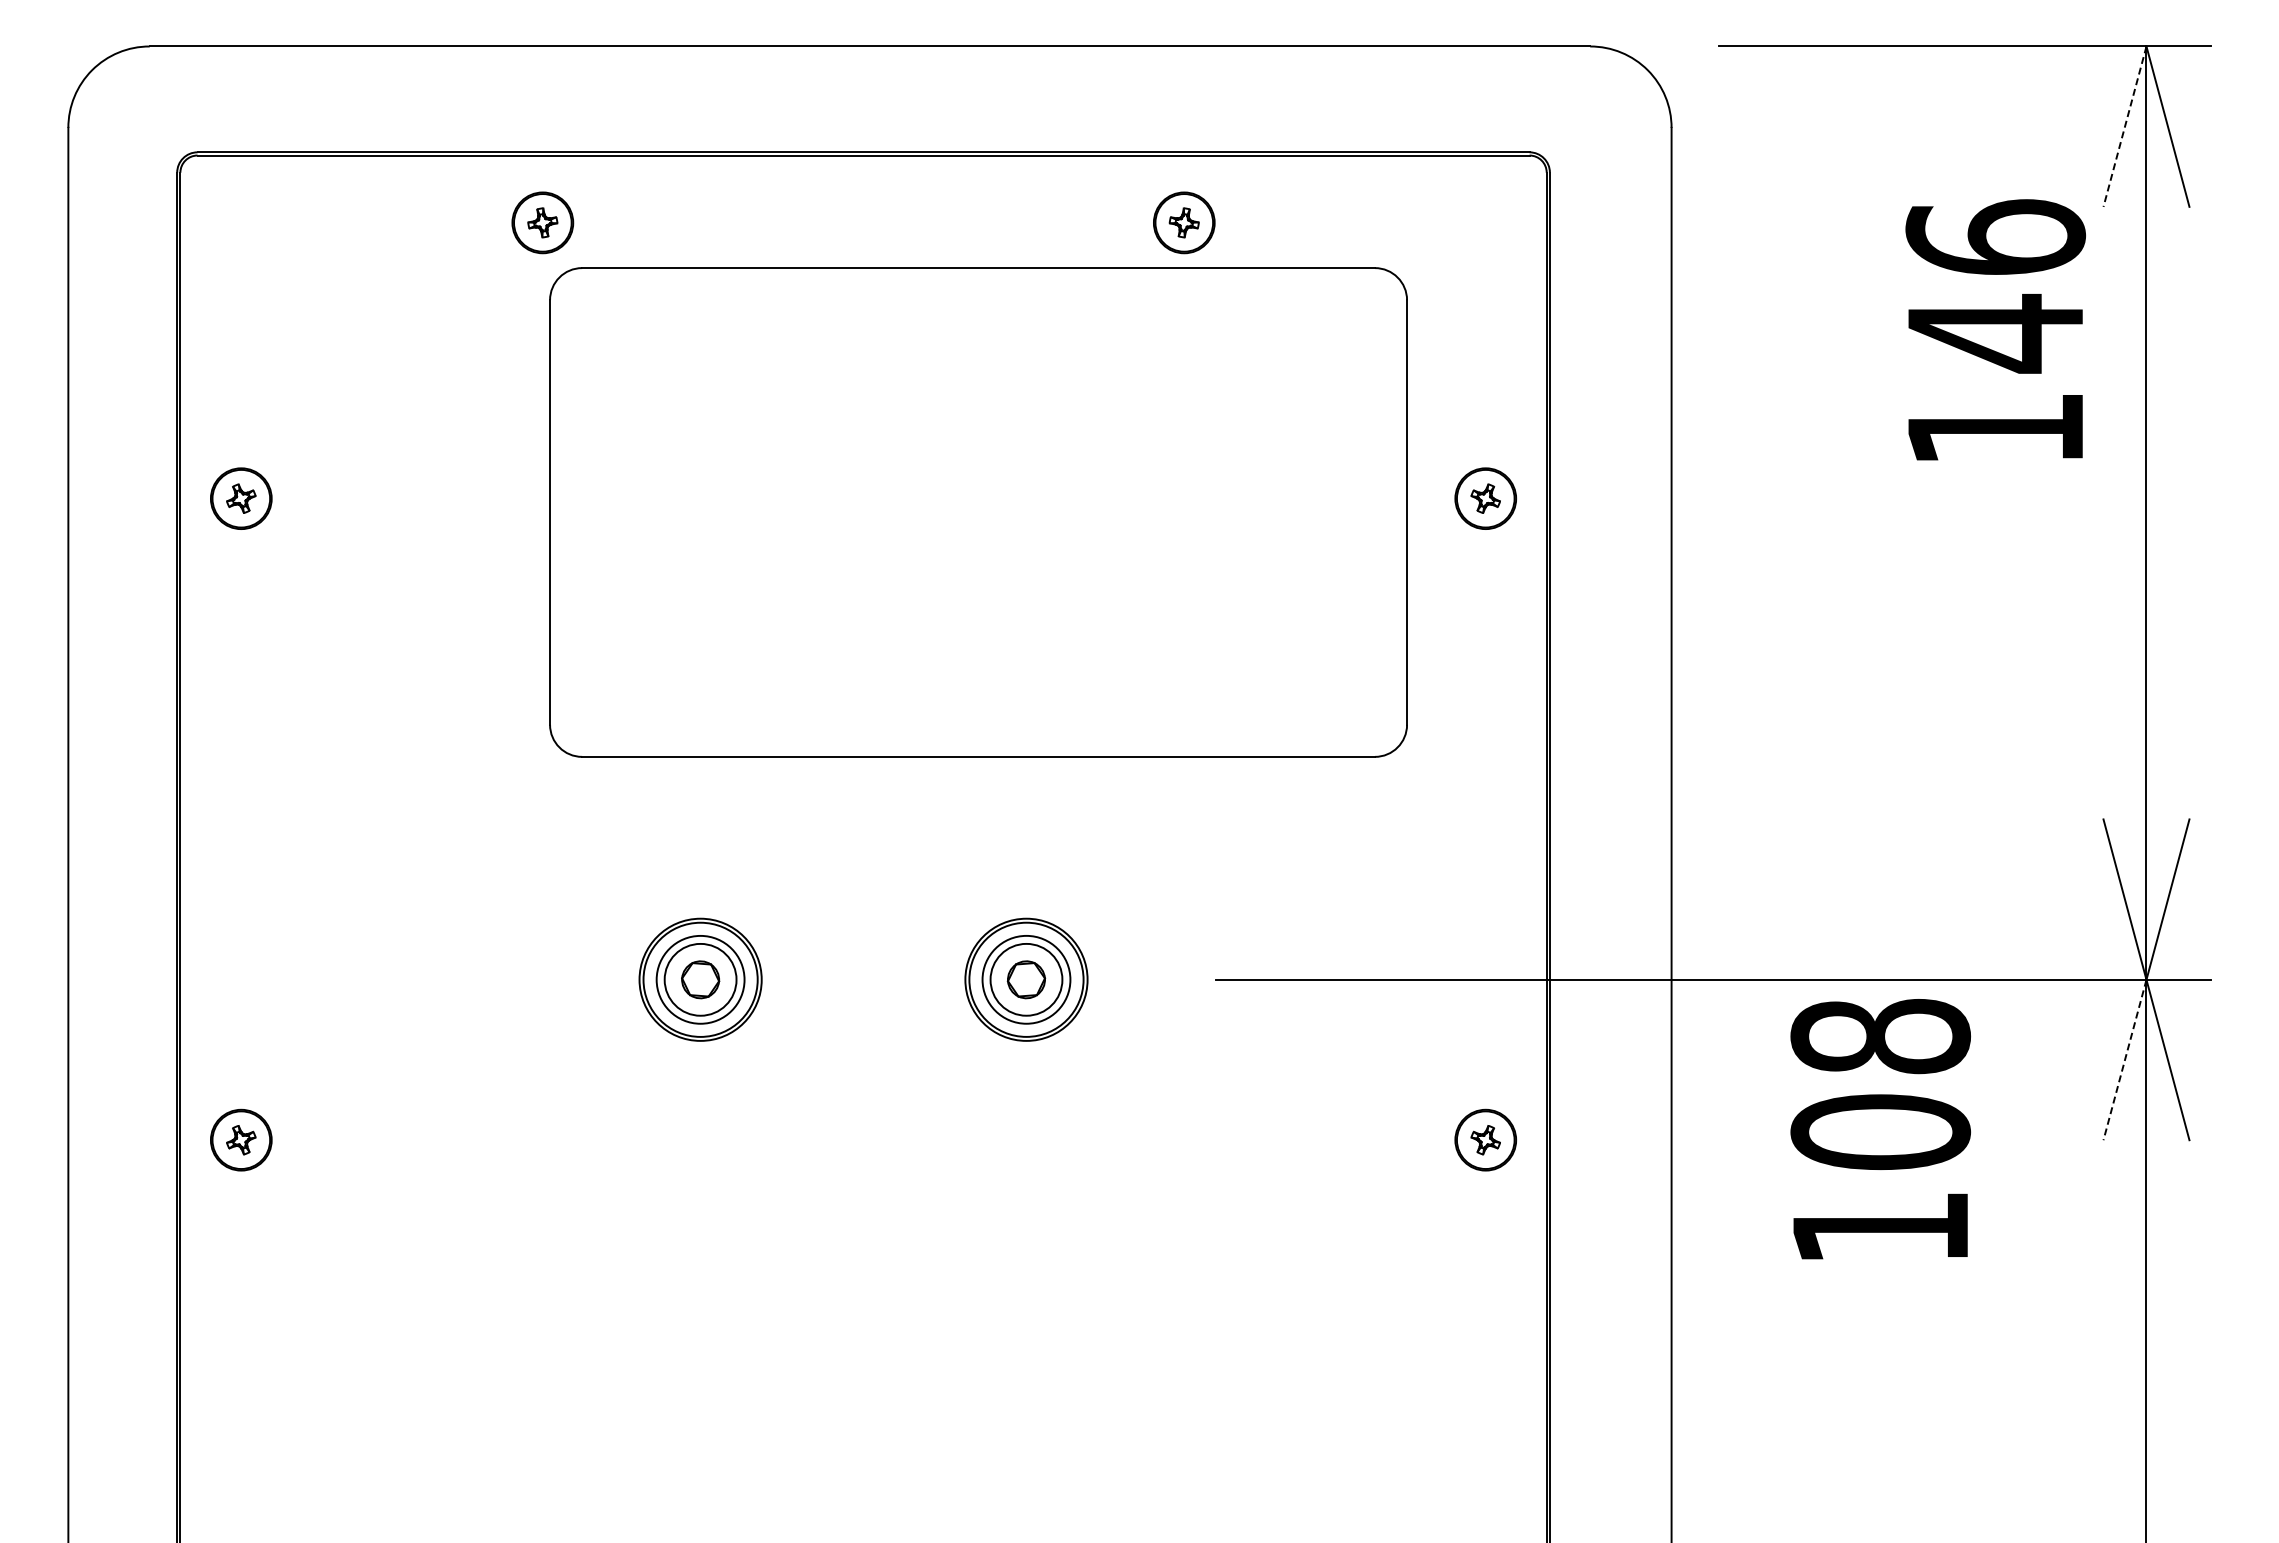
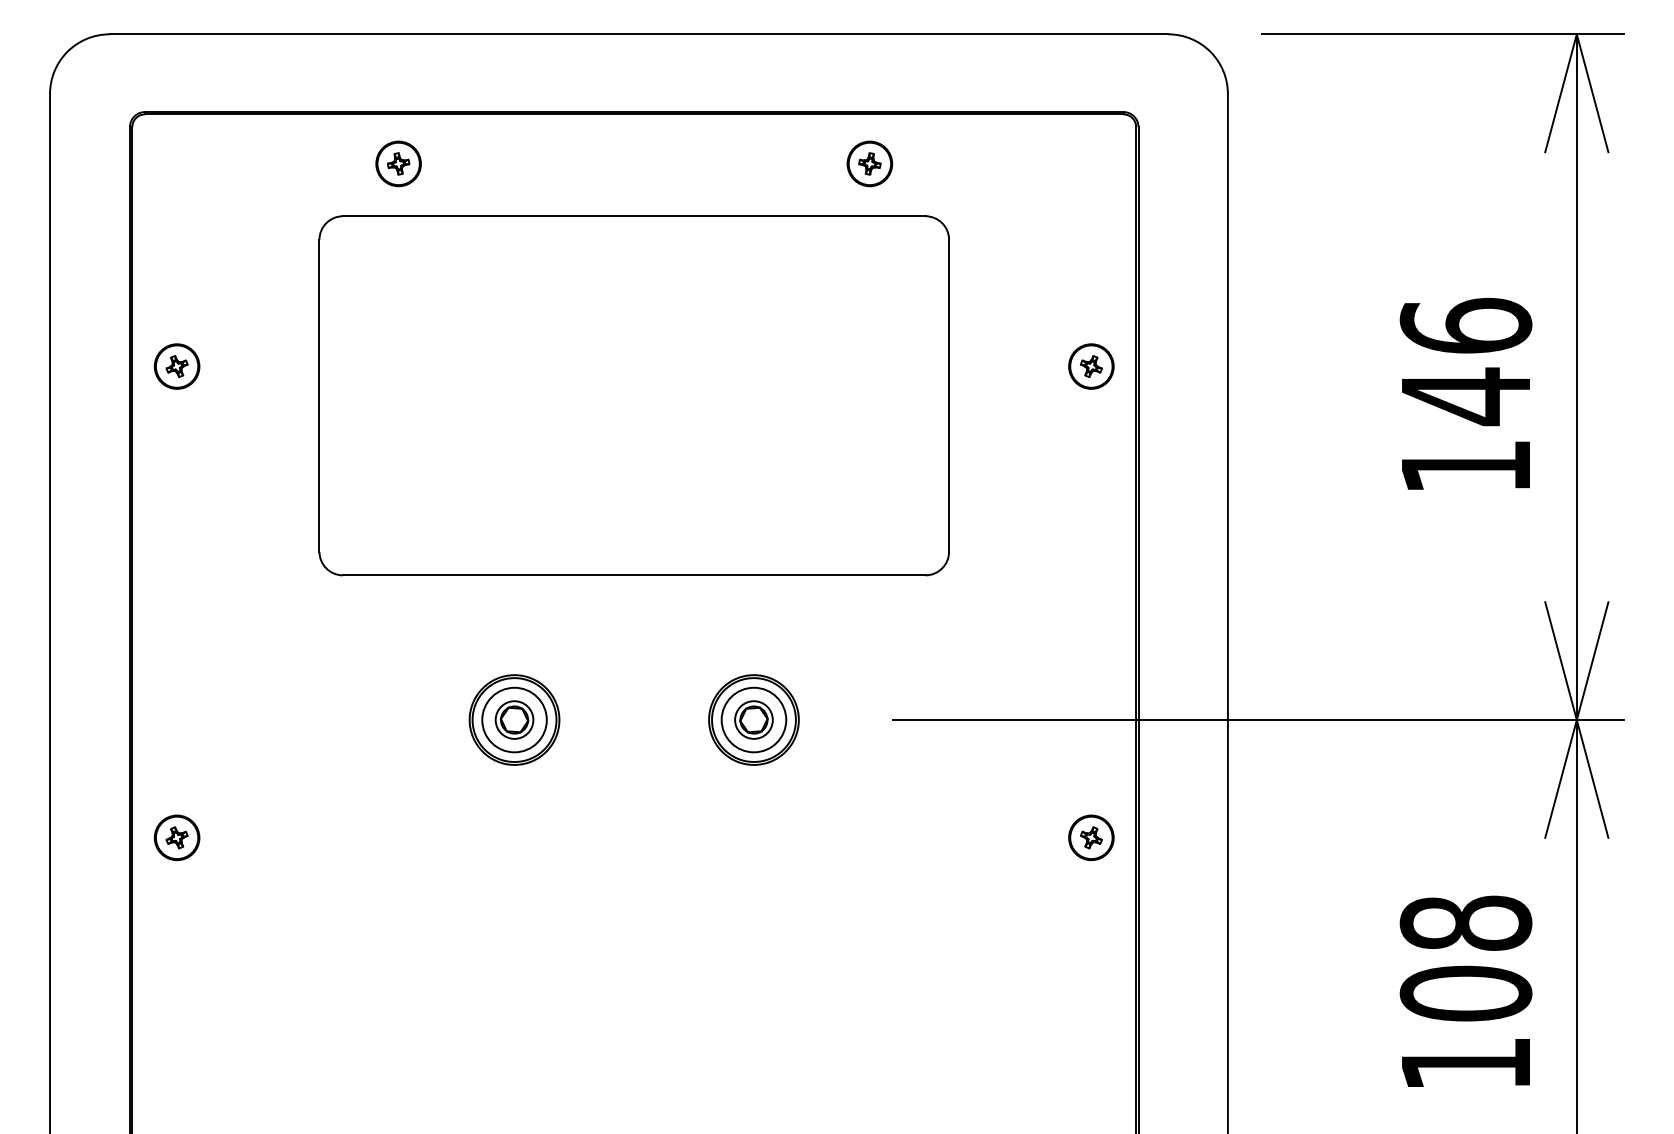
line: (2124, 127) -> (1560, 93), dashed -> solid
text: (1995, 329) -> (1465, 393), moved
part: (978, 512) -> (634, 395), moved
circle: (700, 979) -> (514, 719), size x0.71
circle: (1026, 979) -> (753, 719), size x0.71
line: (2124, 1060) -> (1560, 779), dashed -> solid
text: (1880, 1129) -> (1465, 991), moved

